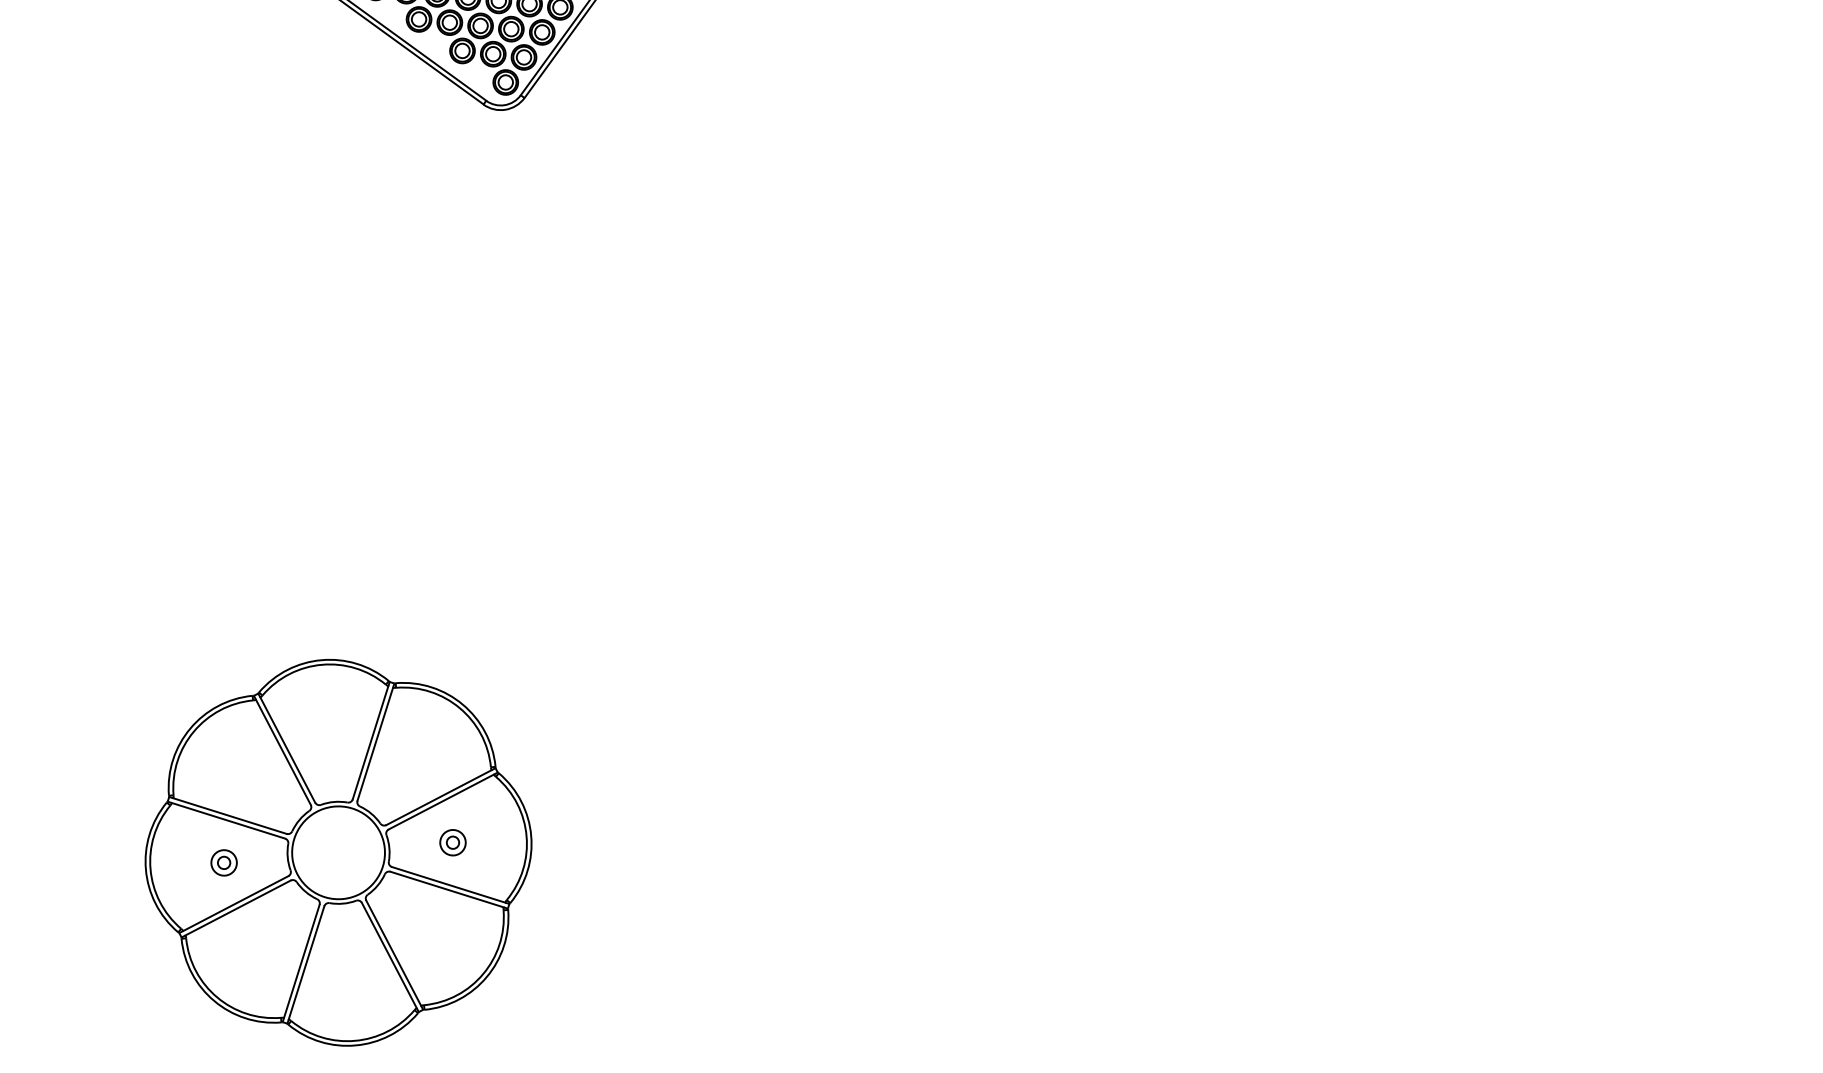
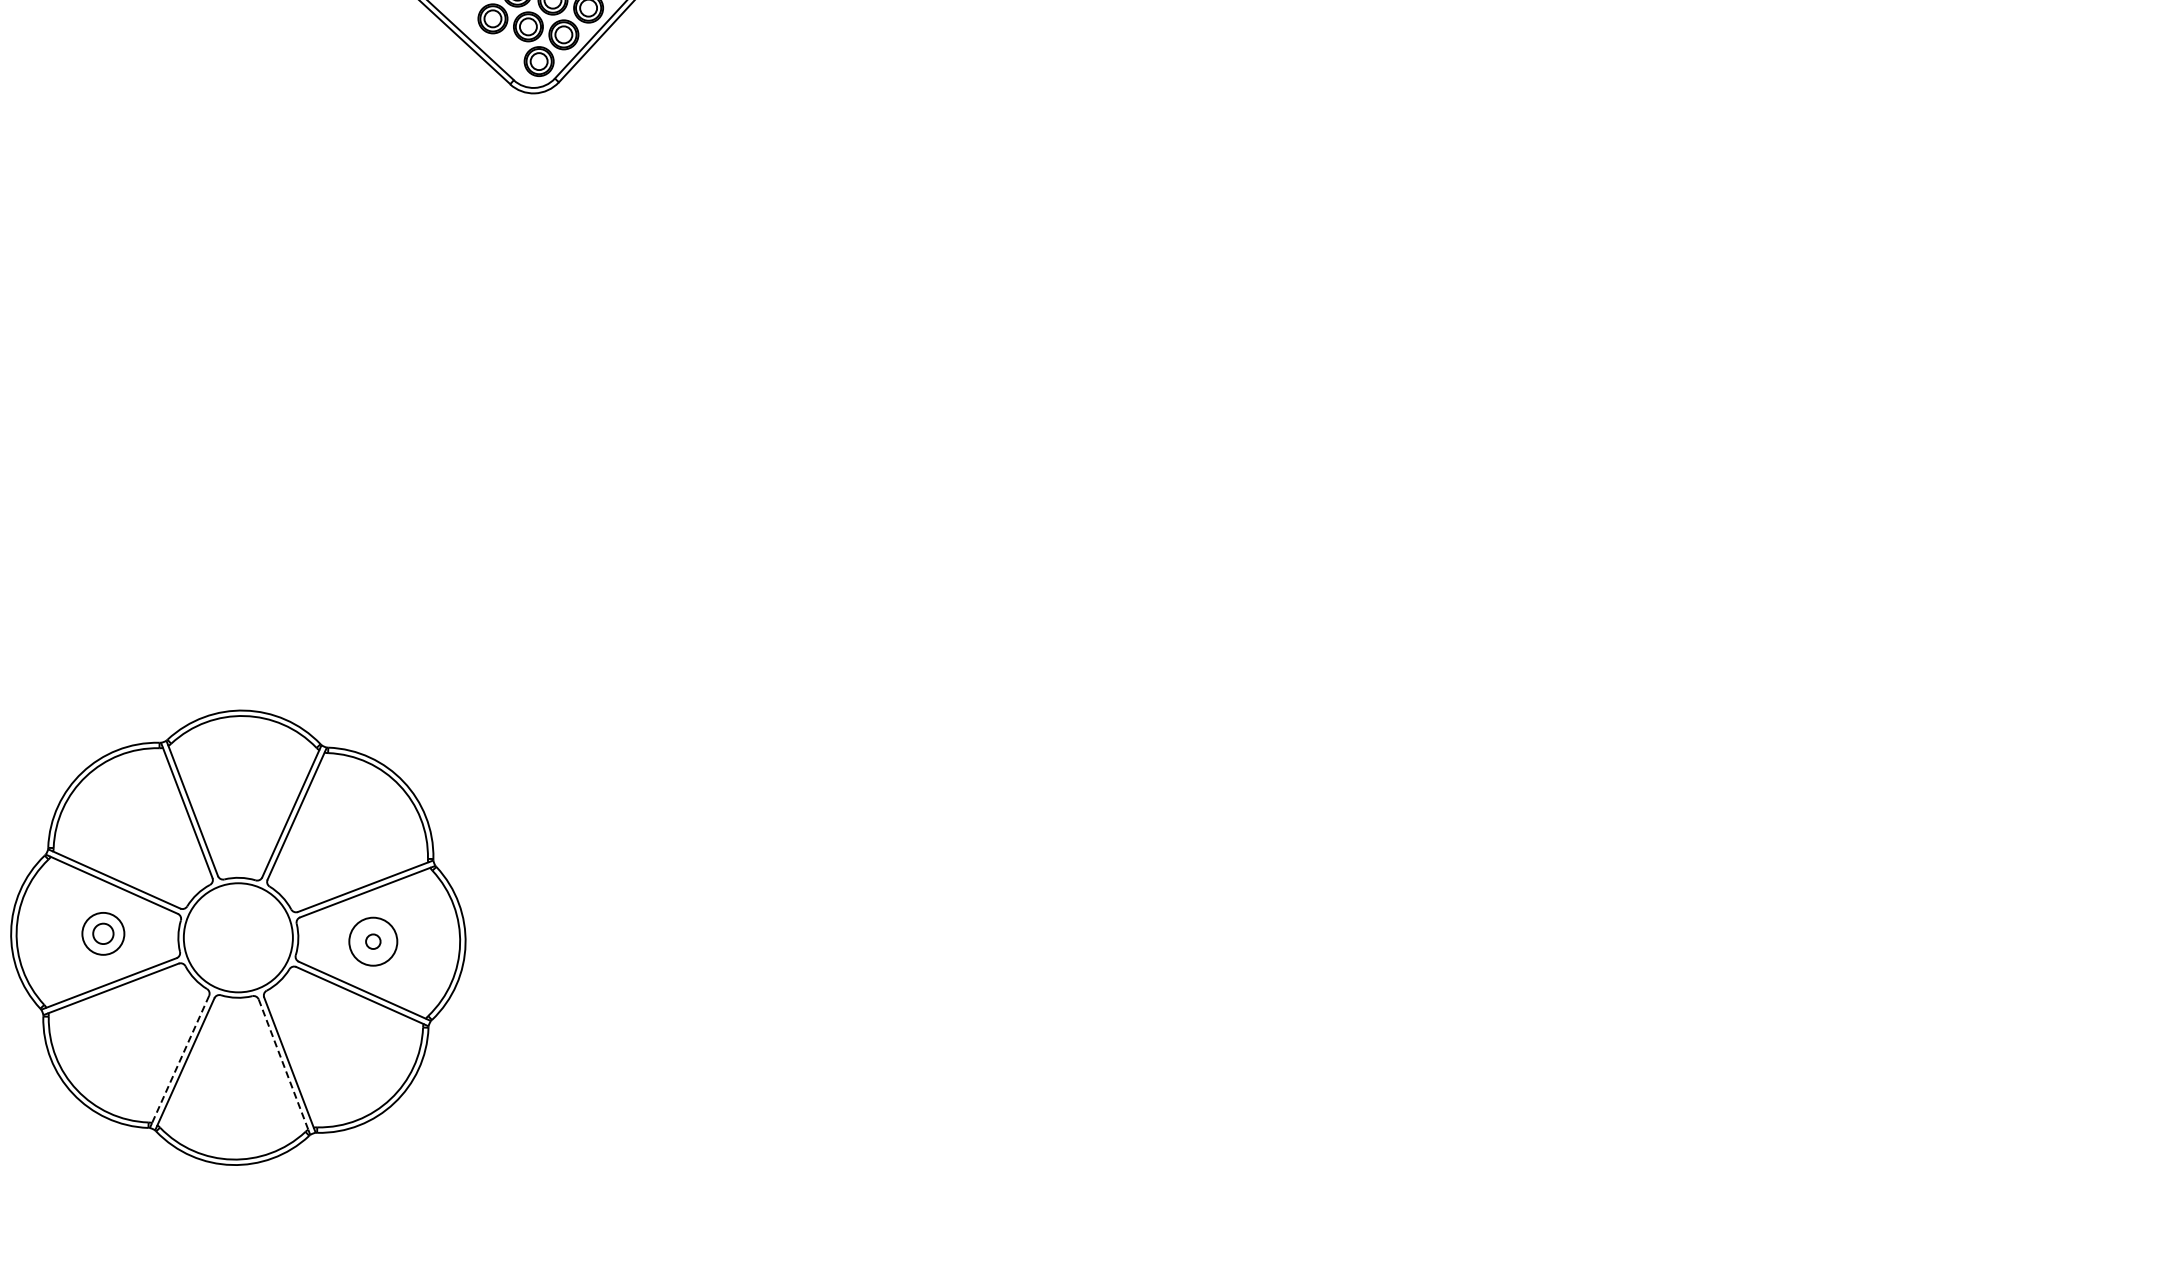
circle: (453, 842) -> (373, 941), size x1.6
part: (224, 862) -> (103, 933), size x1.4
line: (389, 955) -> (283, 1064), solid -> dashed
line: (301, 961) -> (180, 1059), solid -> dashed

